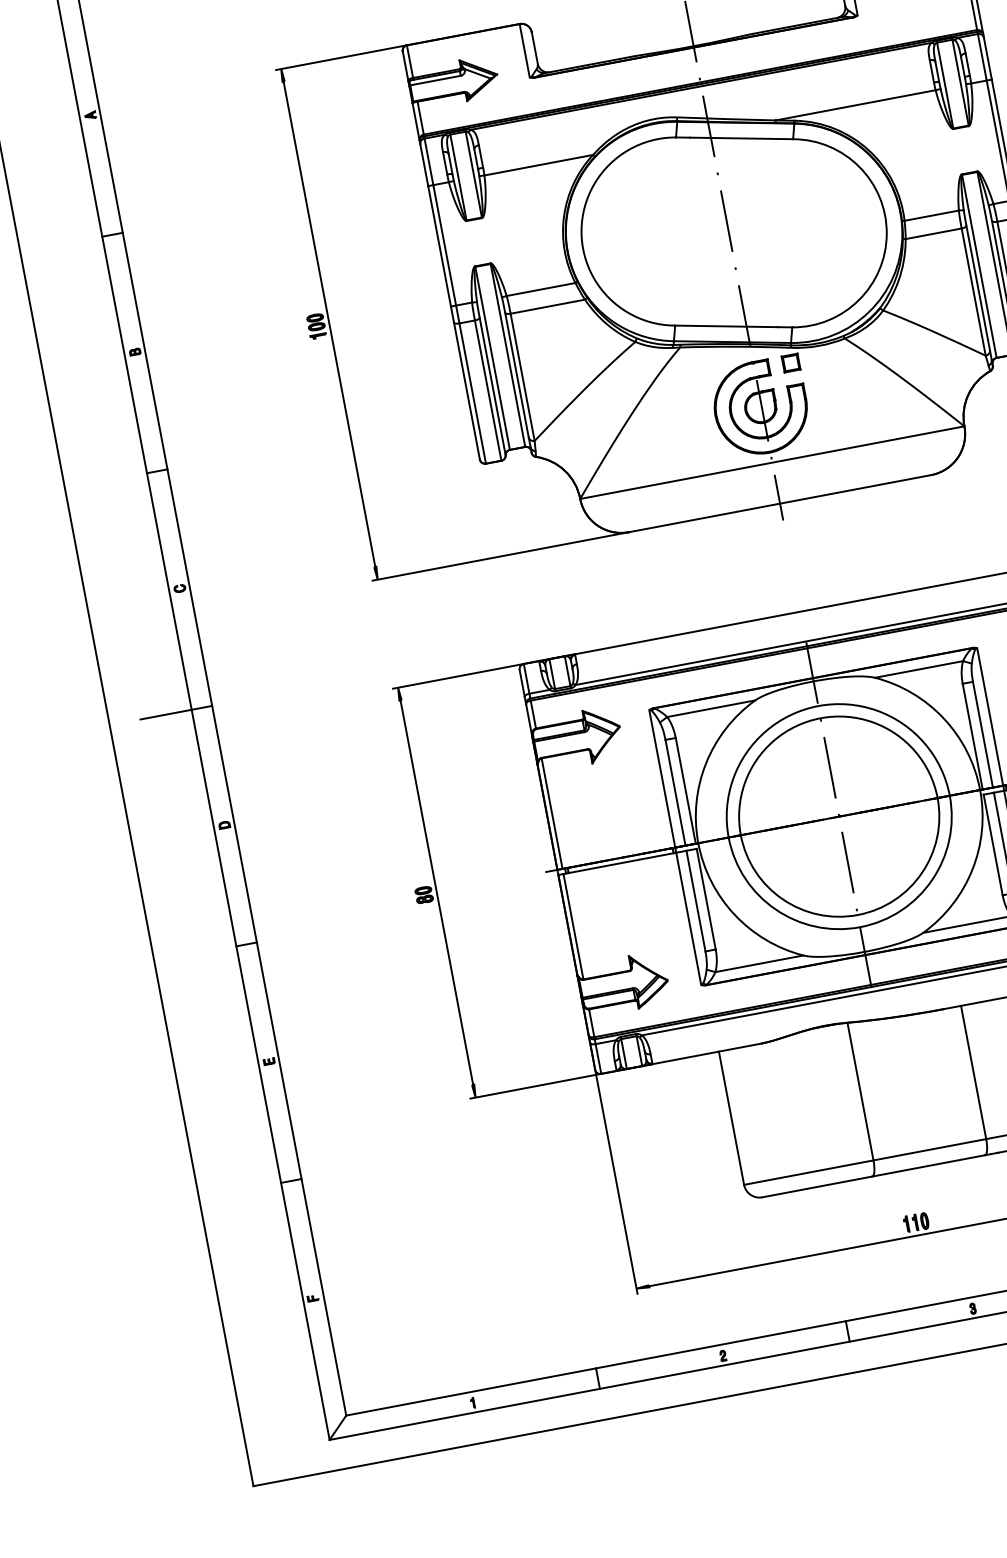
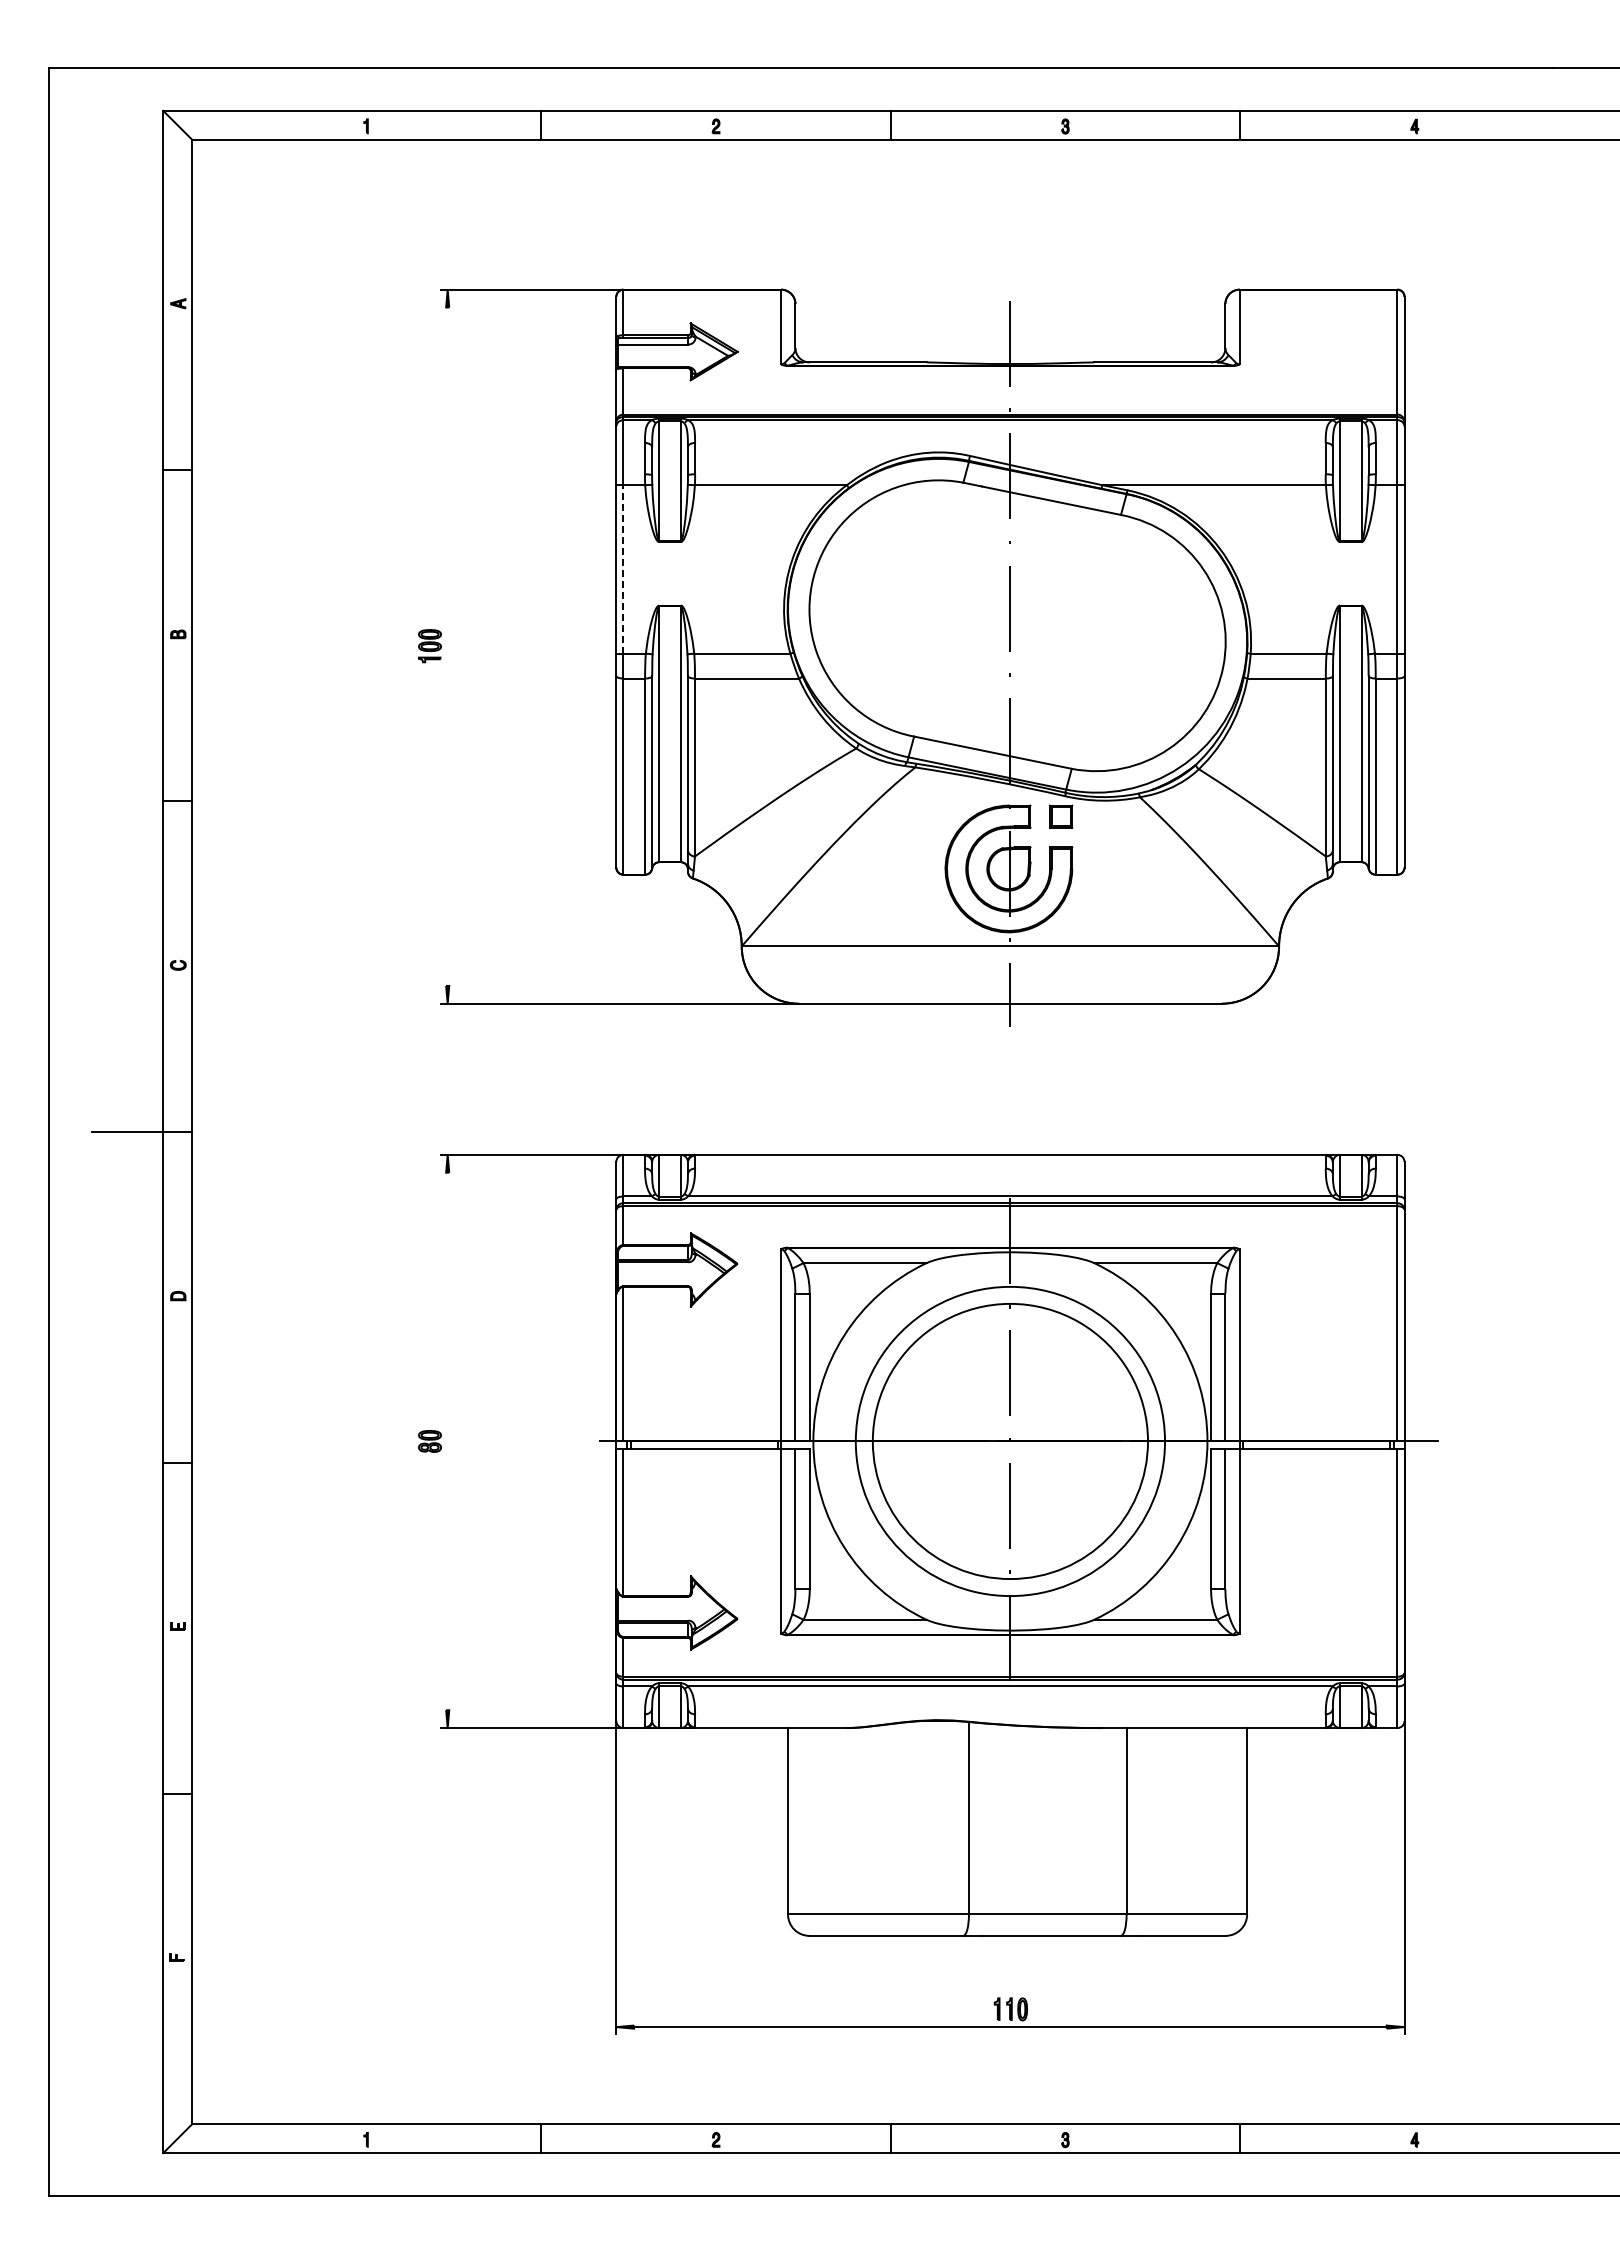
line: (444, 244) -> (623, 568), solid -> dashed
line: (329, 324) -> (447, 646), removed
line: (436, 892) -> (447, 1441), removed

